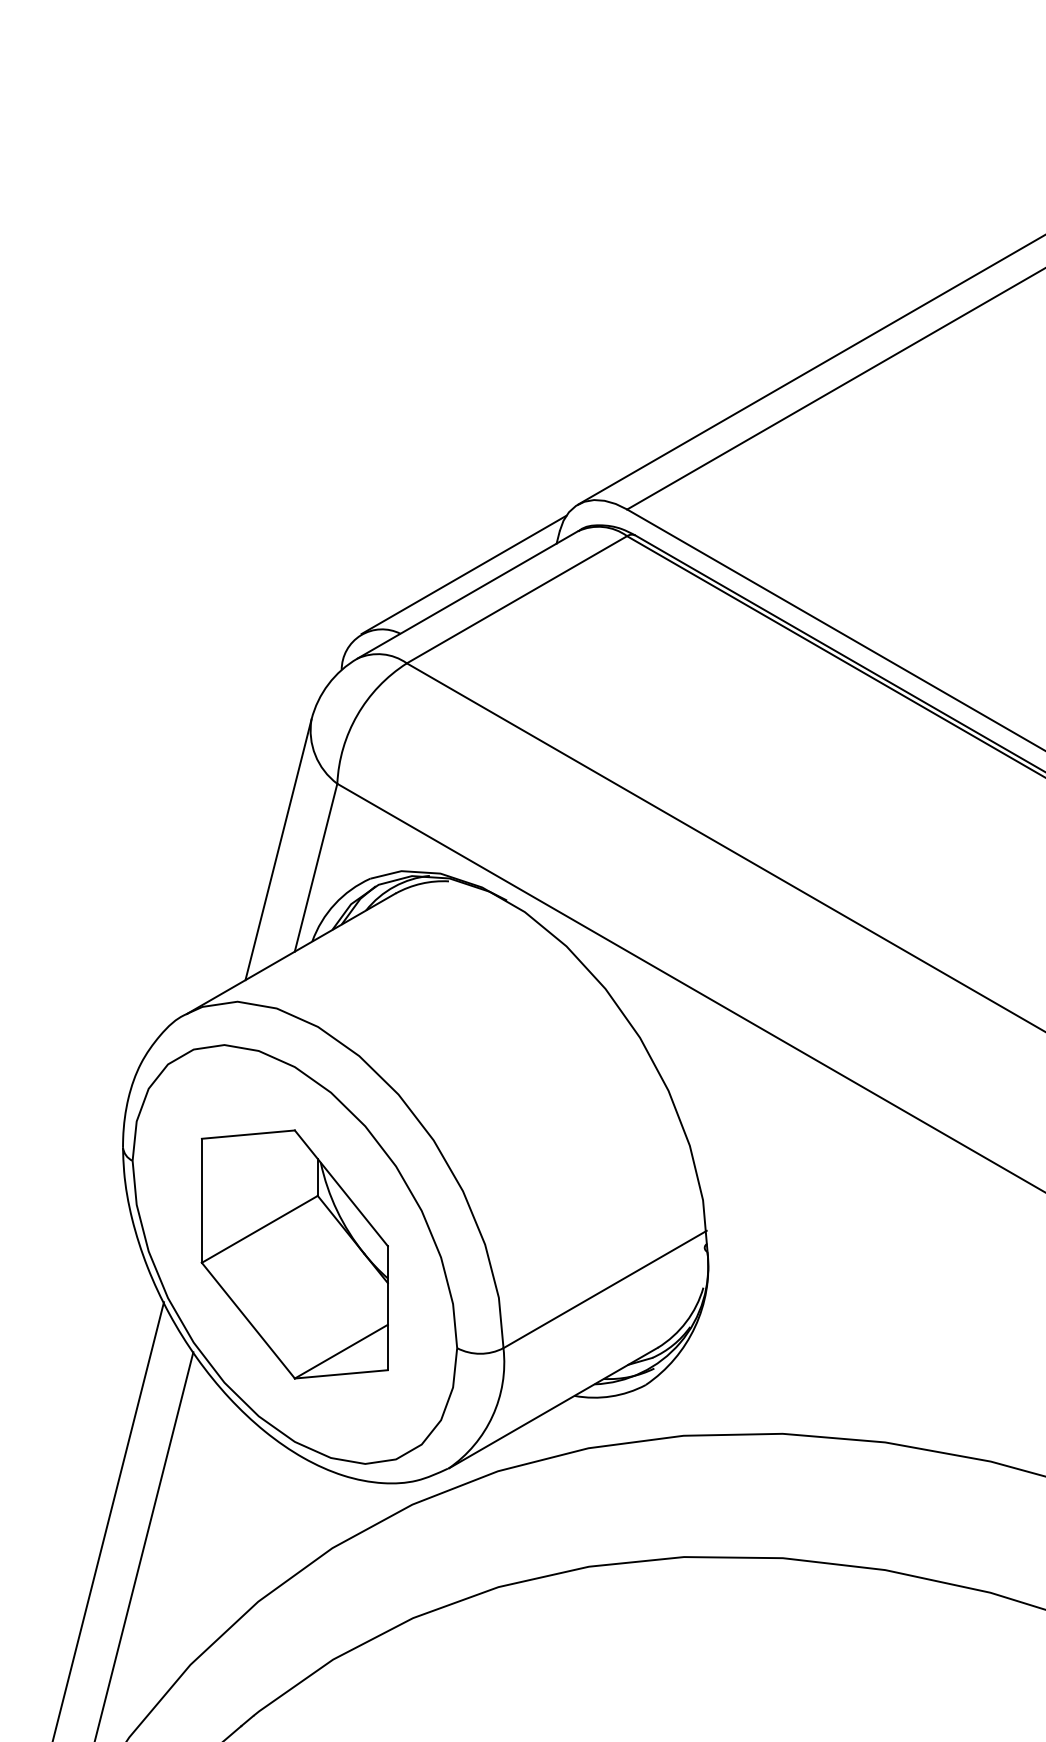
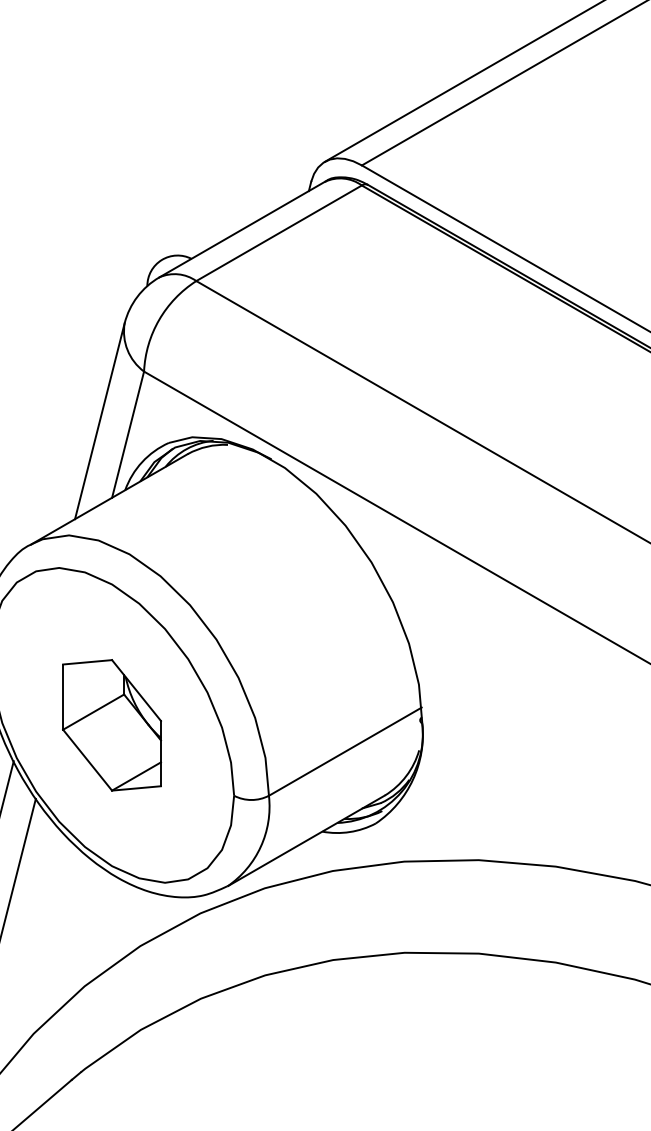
line: (463, 574) -> (238, 214), removed
part: (294, 1254) -> (111, 725), size x0.7

